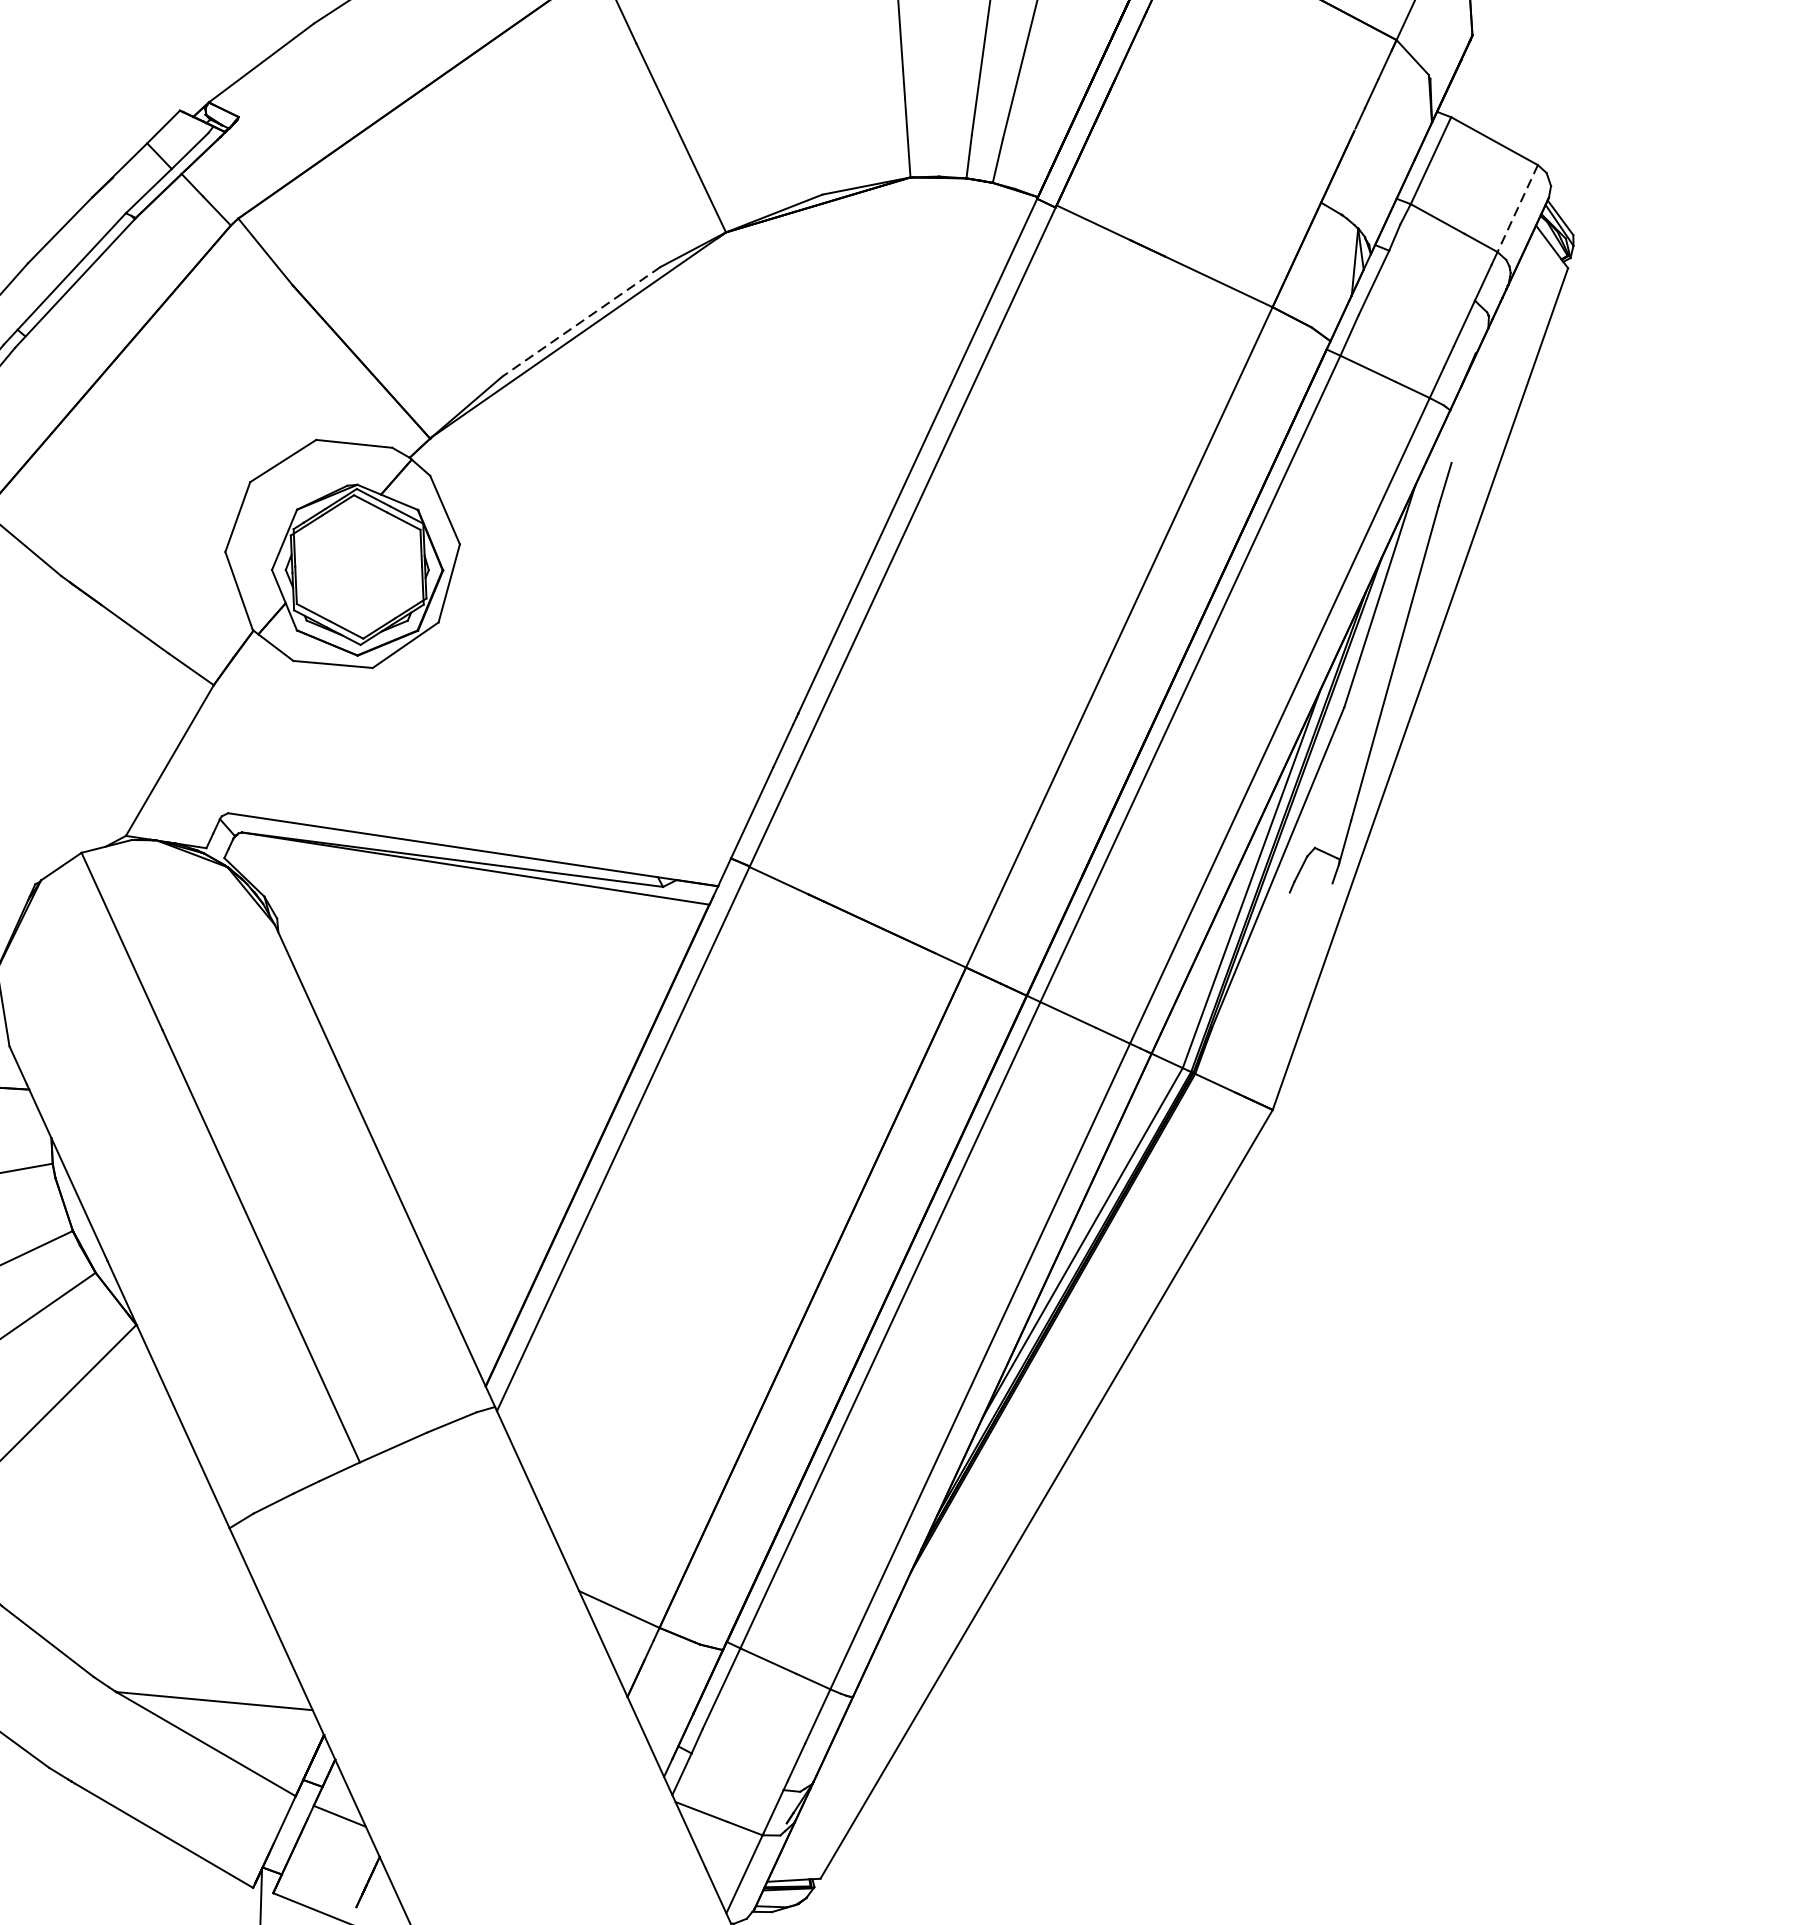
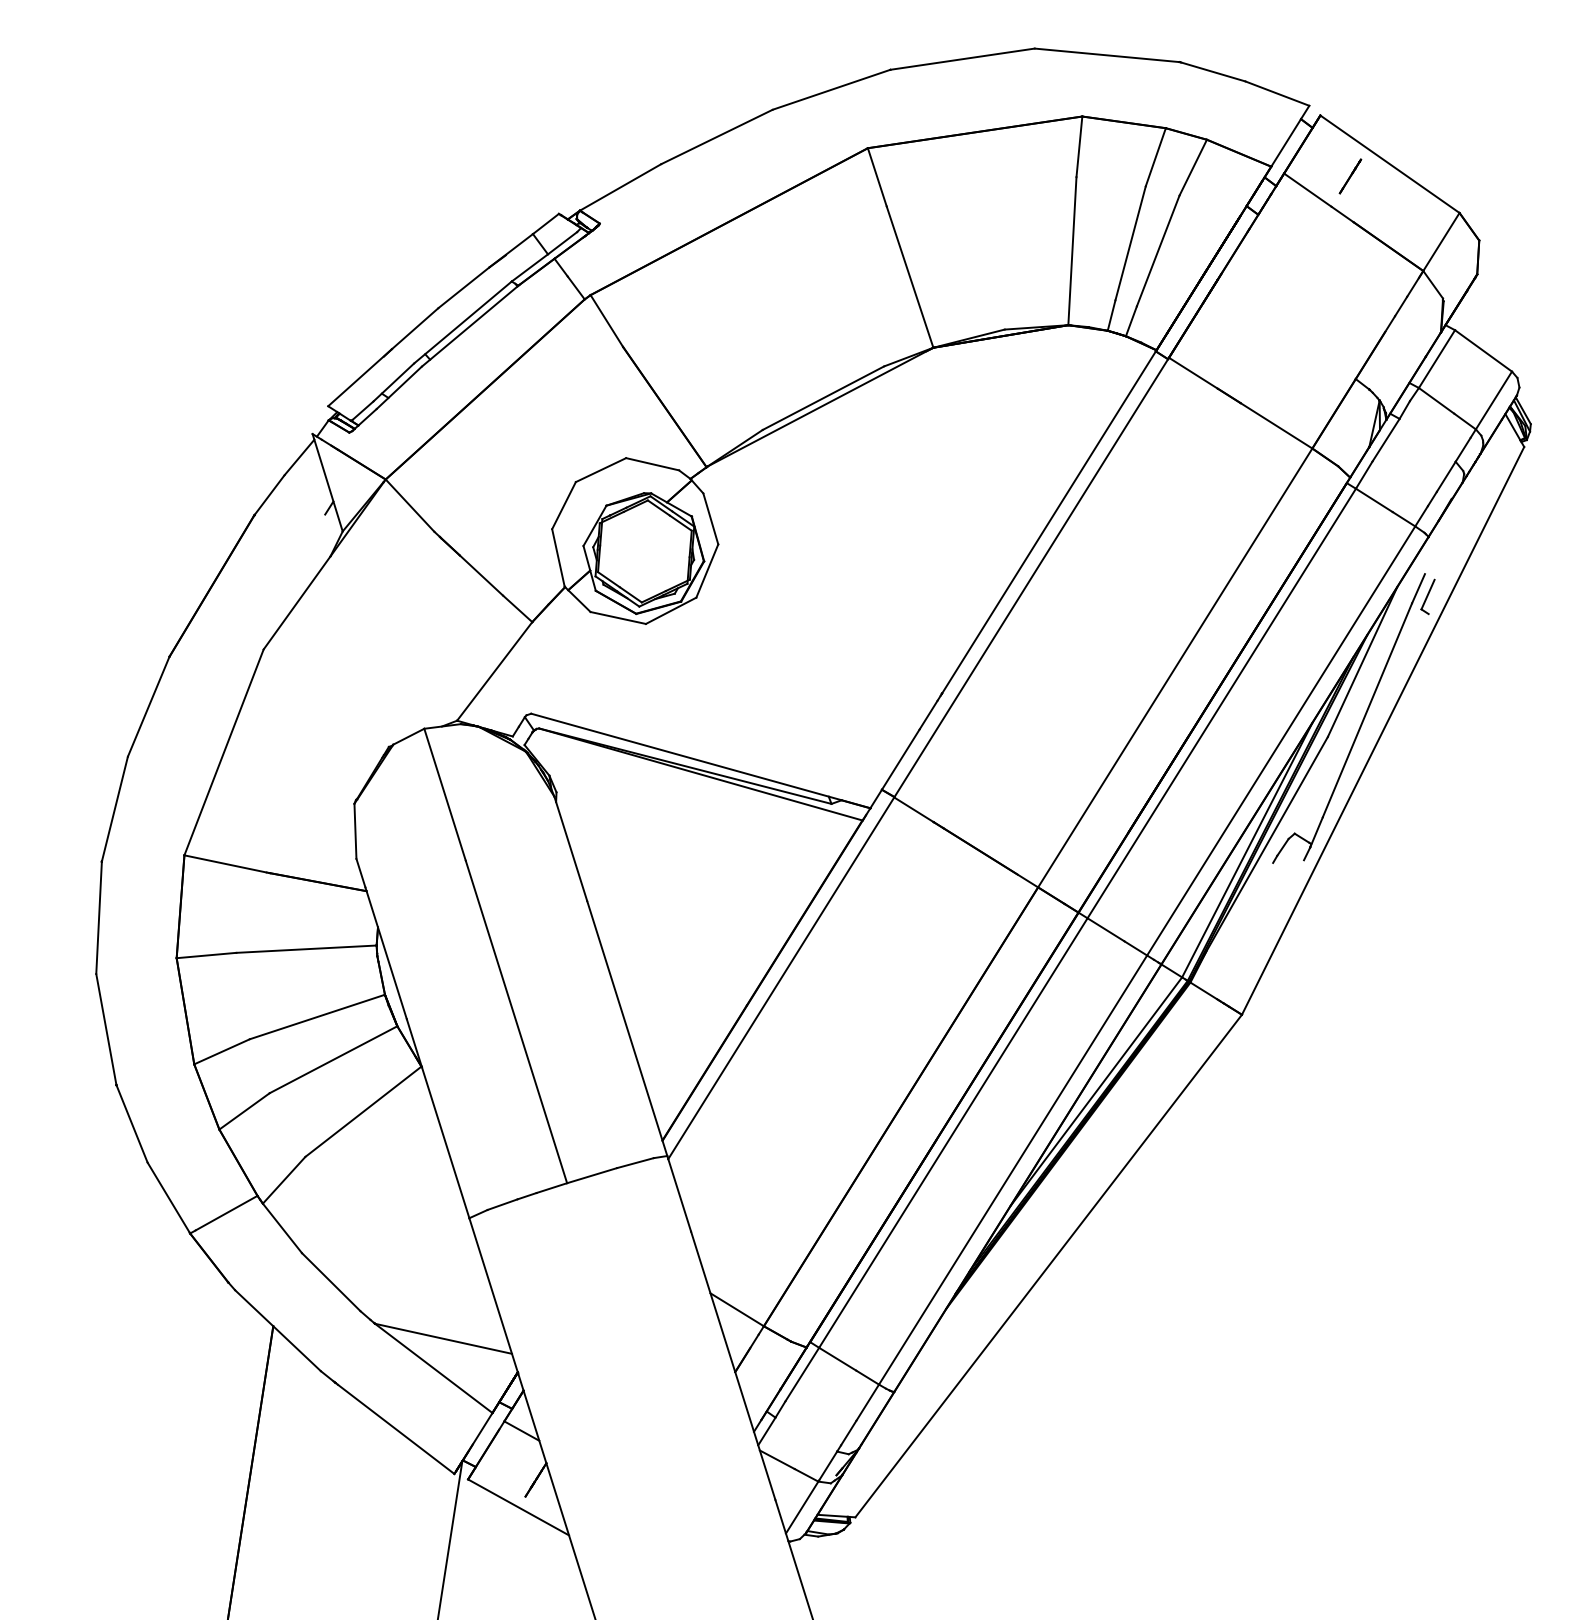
line: (1517, 208) -> (1493, 400), dashed -> solid
line: (581, 322) -> (823, 398), dashed -> solid
part: (1459, 493) -> (1427, 596), added

